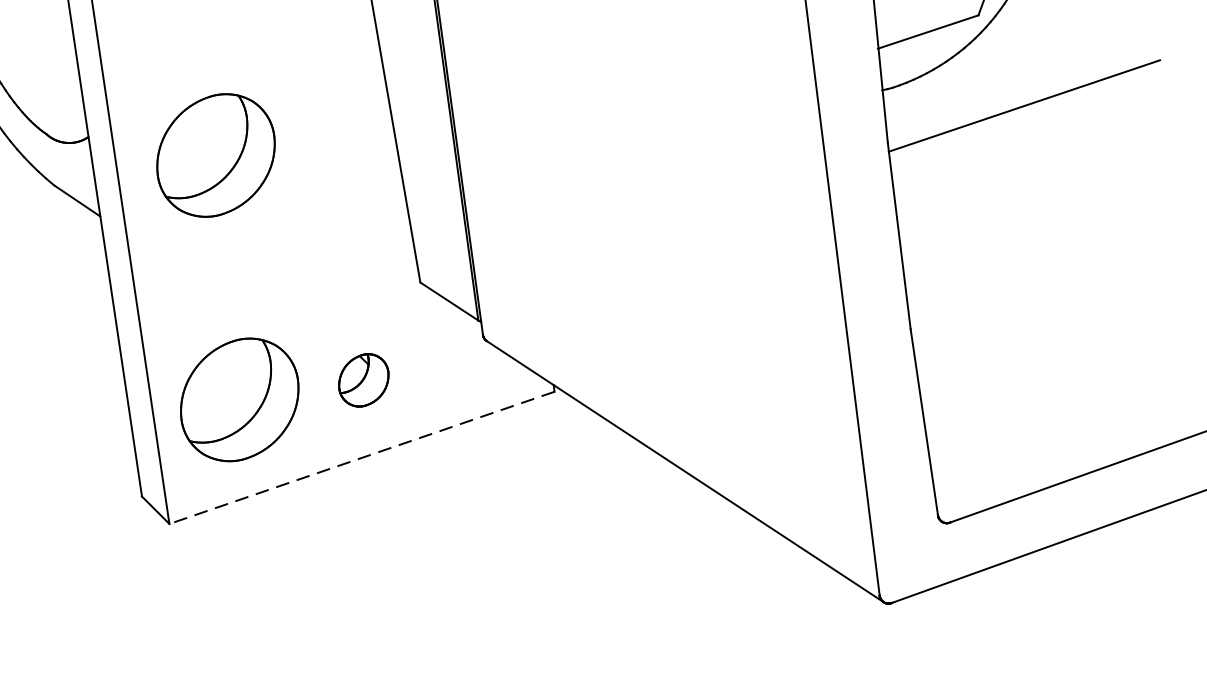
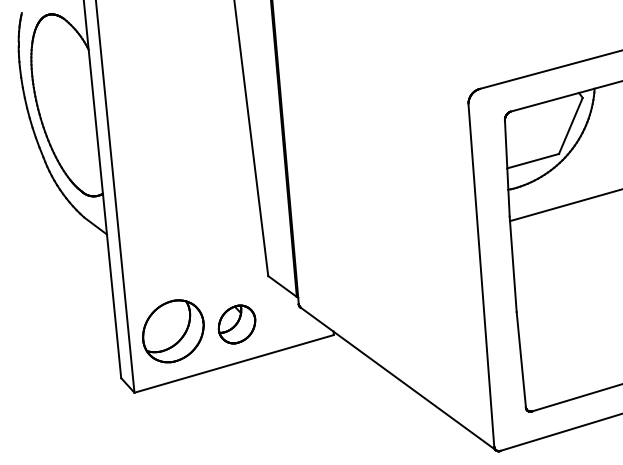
part: (216, 155) -> (167, 206), removed
part: (362, 380) -> (236, 324), size x1.43
line: (362, 457) -> (234, 363), dashed -> solid

